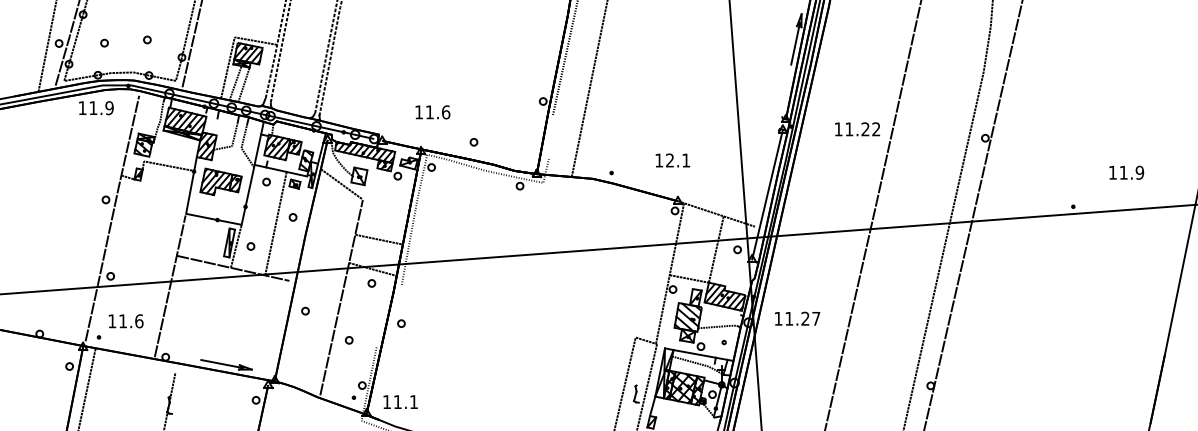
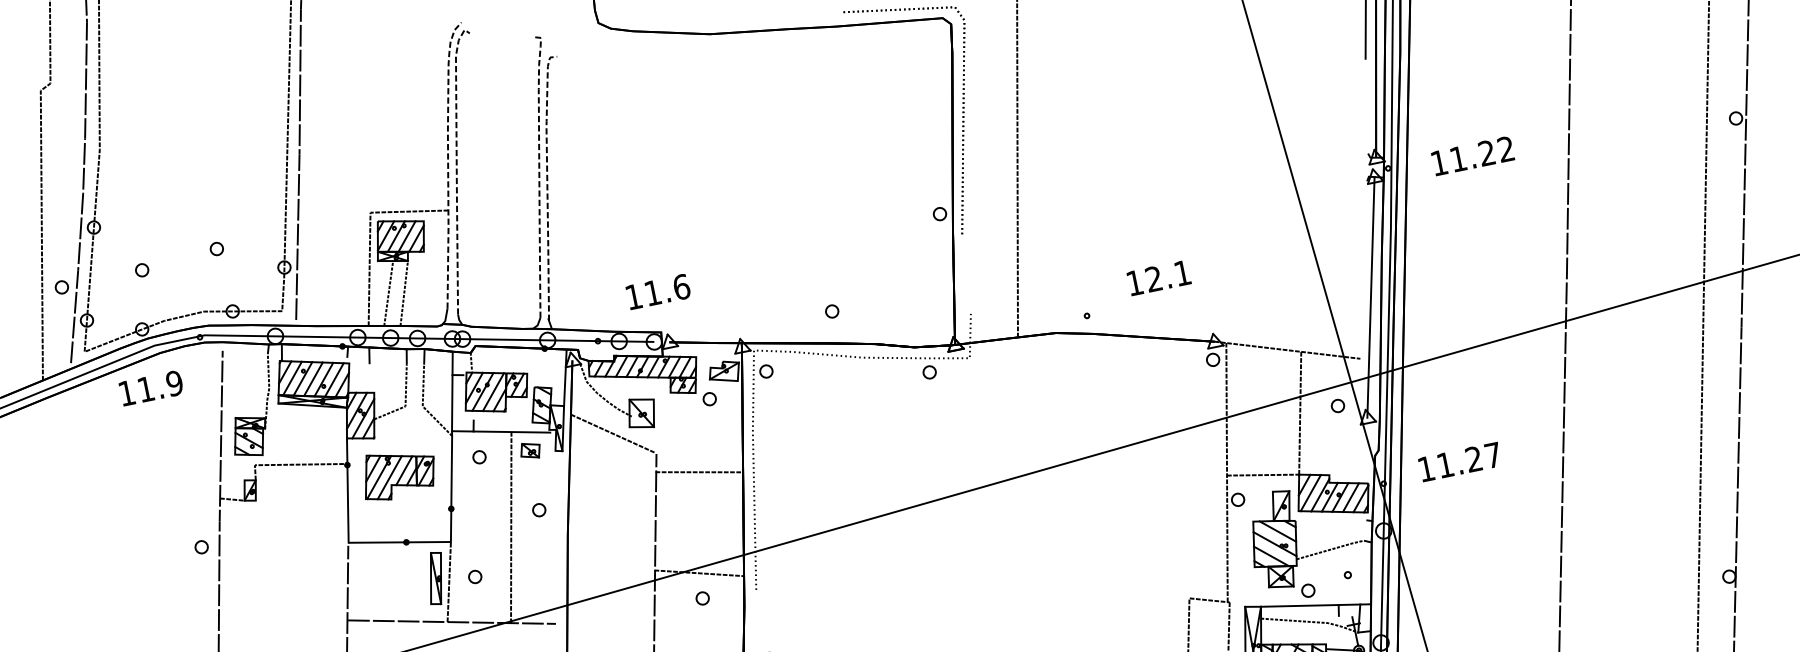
text: (432, 112) -> (657, 292), moved
text: (857, 129) -> (1472, 156), moved
text: (672, 160) -> (1158, 278), moved
line: (378, 239) -> (698, 472), moved
text: (797, 318) -> (1459, 461), moved

